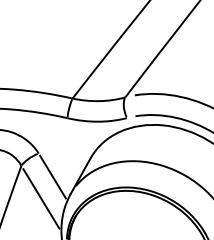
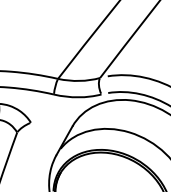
line: (52, 176) -> (41, 141), removed
line: (41, 198) -> (33, 158), removed

